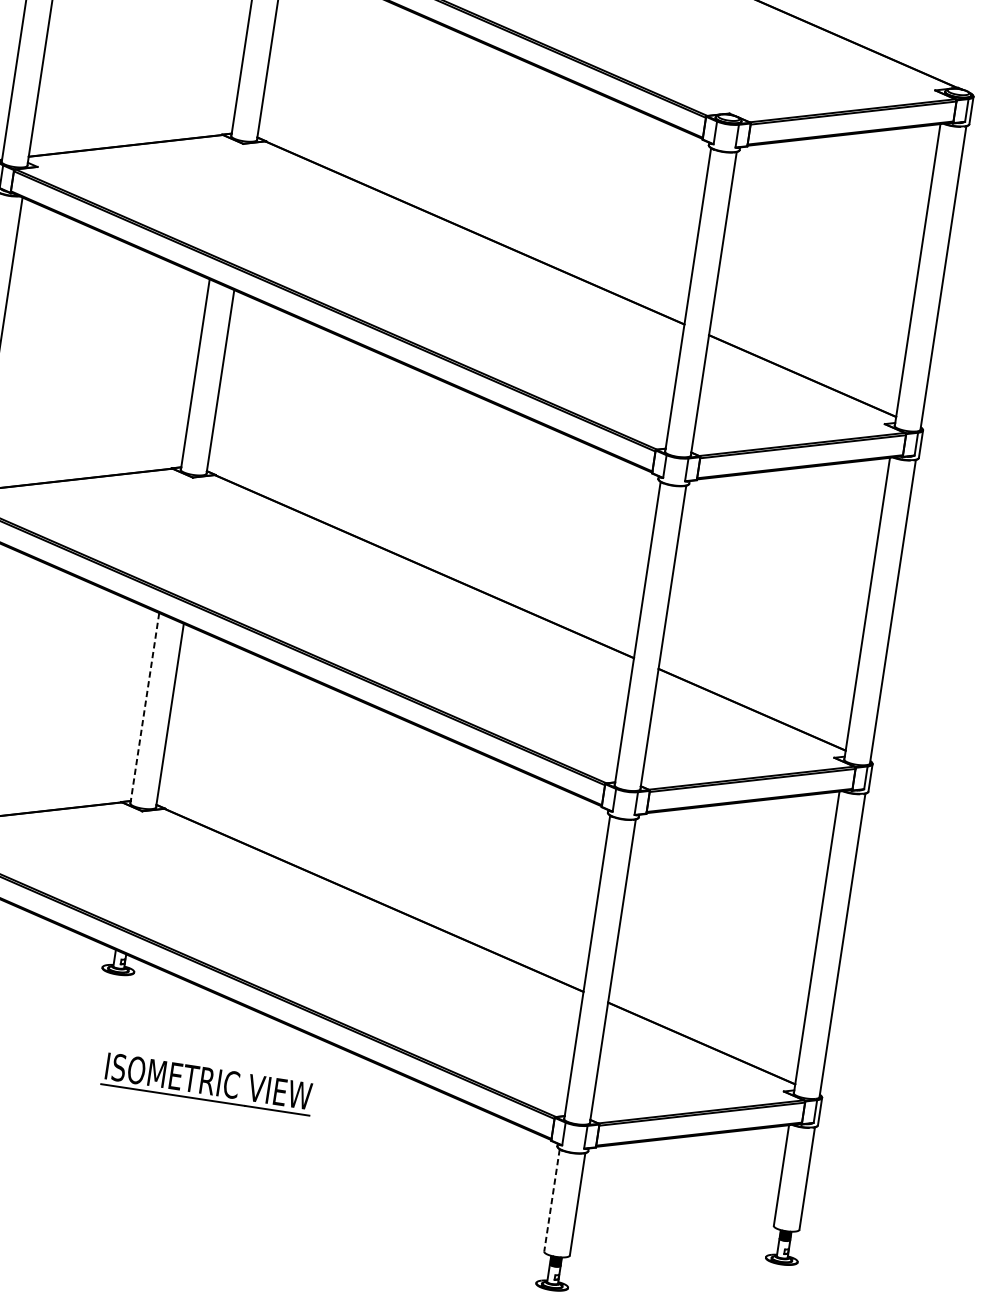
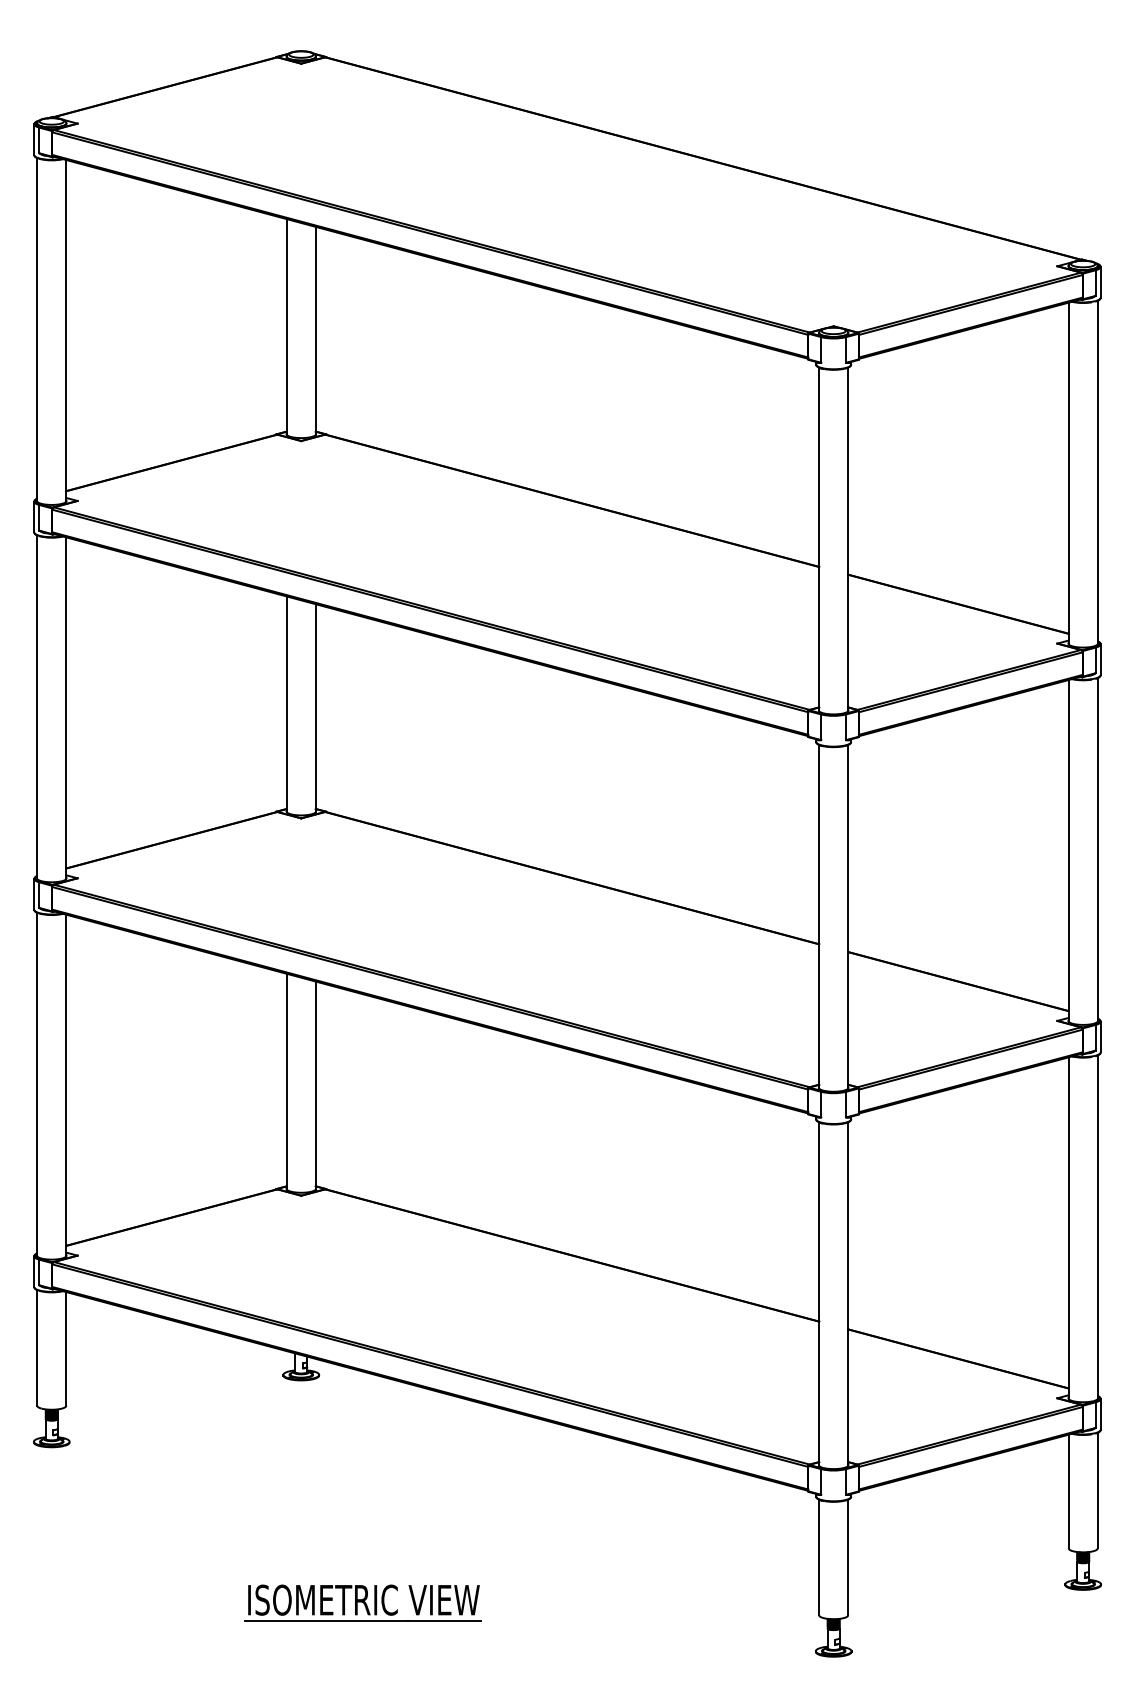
line: (144, 708) -> (286, 1081), dashed -> solid
part: (207, 1083) -> (362, 1602), moved
line: (552, 1200) -> (819, 1557), dashed -> solid

